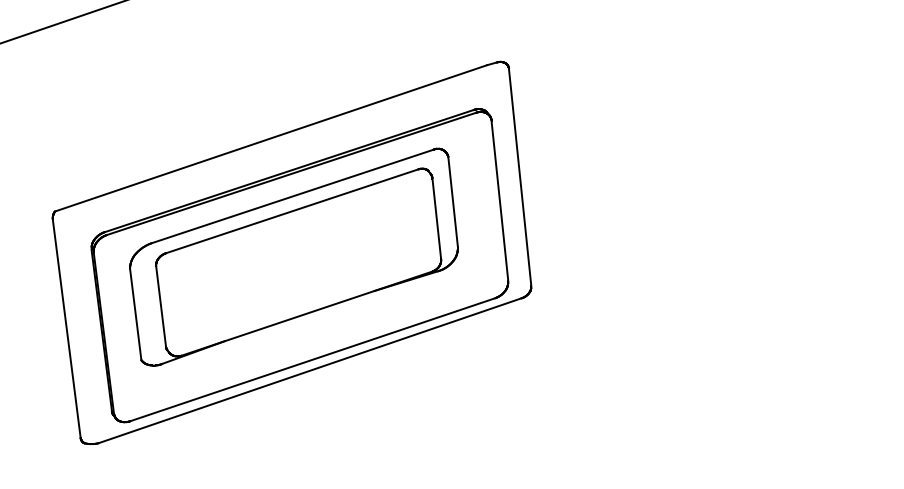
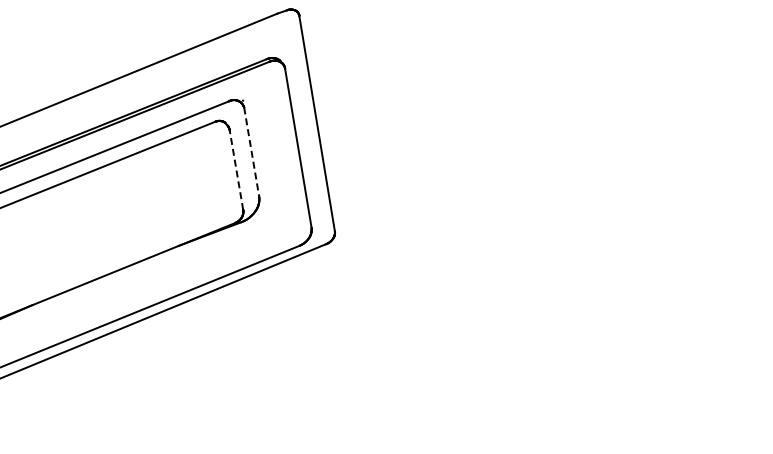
line: (453, 202) -> (252, 152), solid -> dashed
line: (436, 218) -> (236, 169), solid -> dashed

